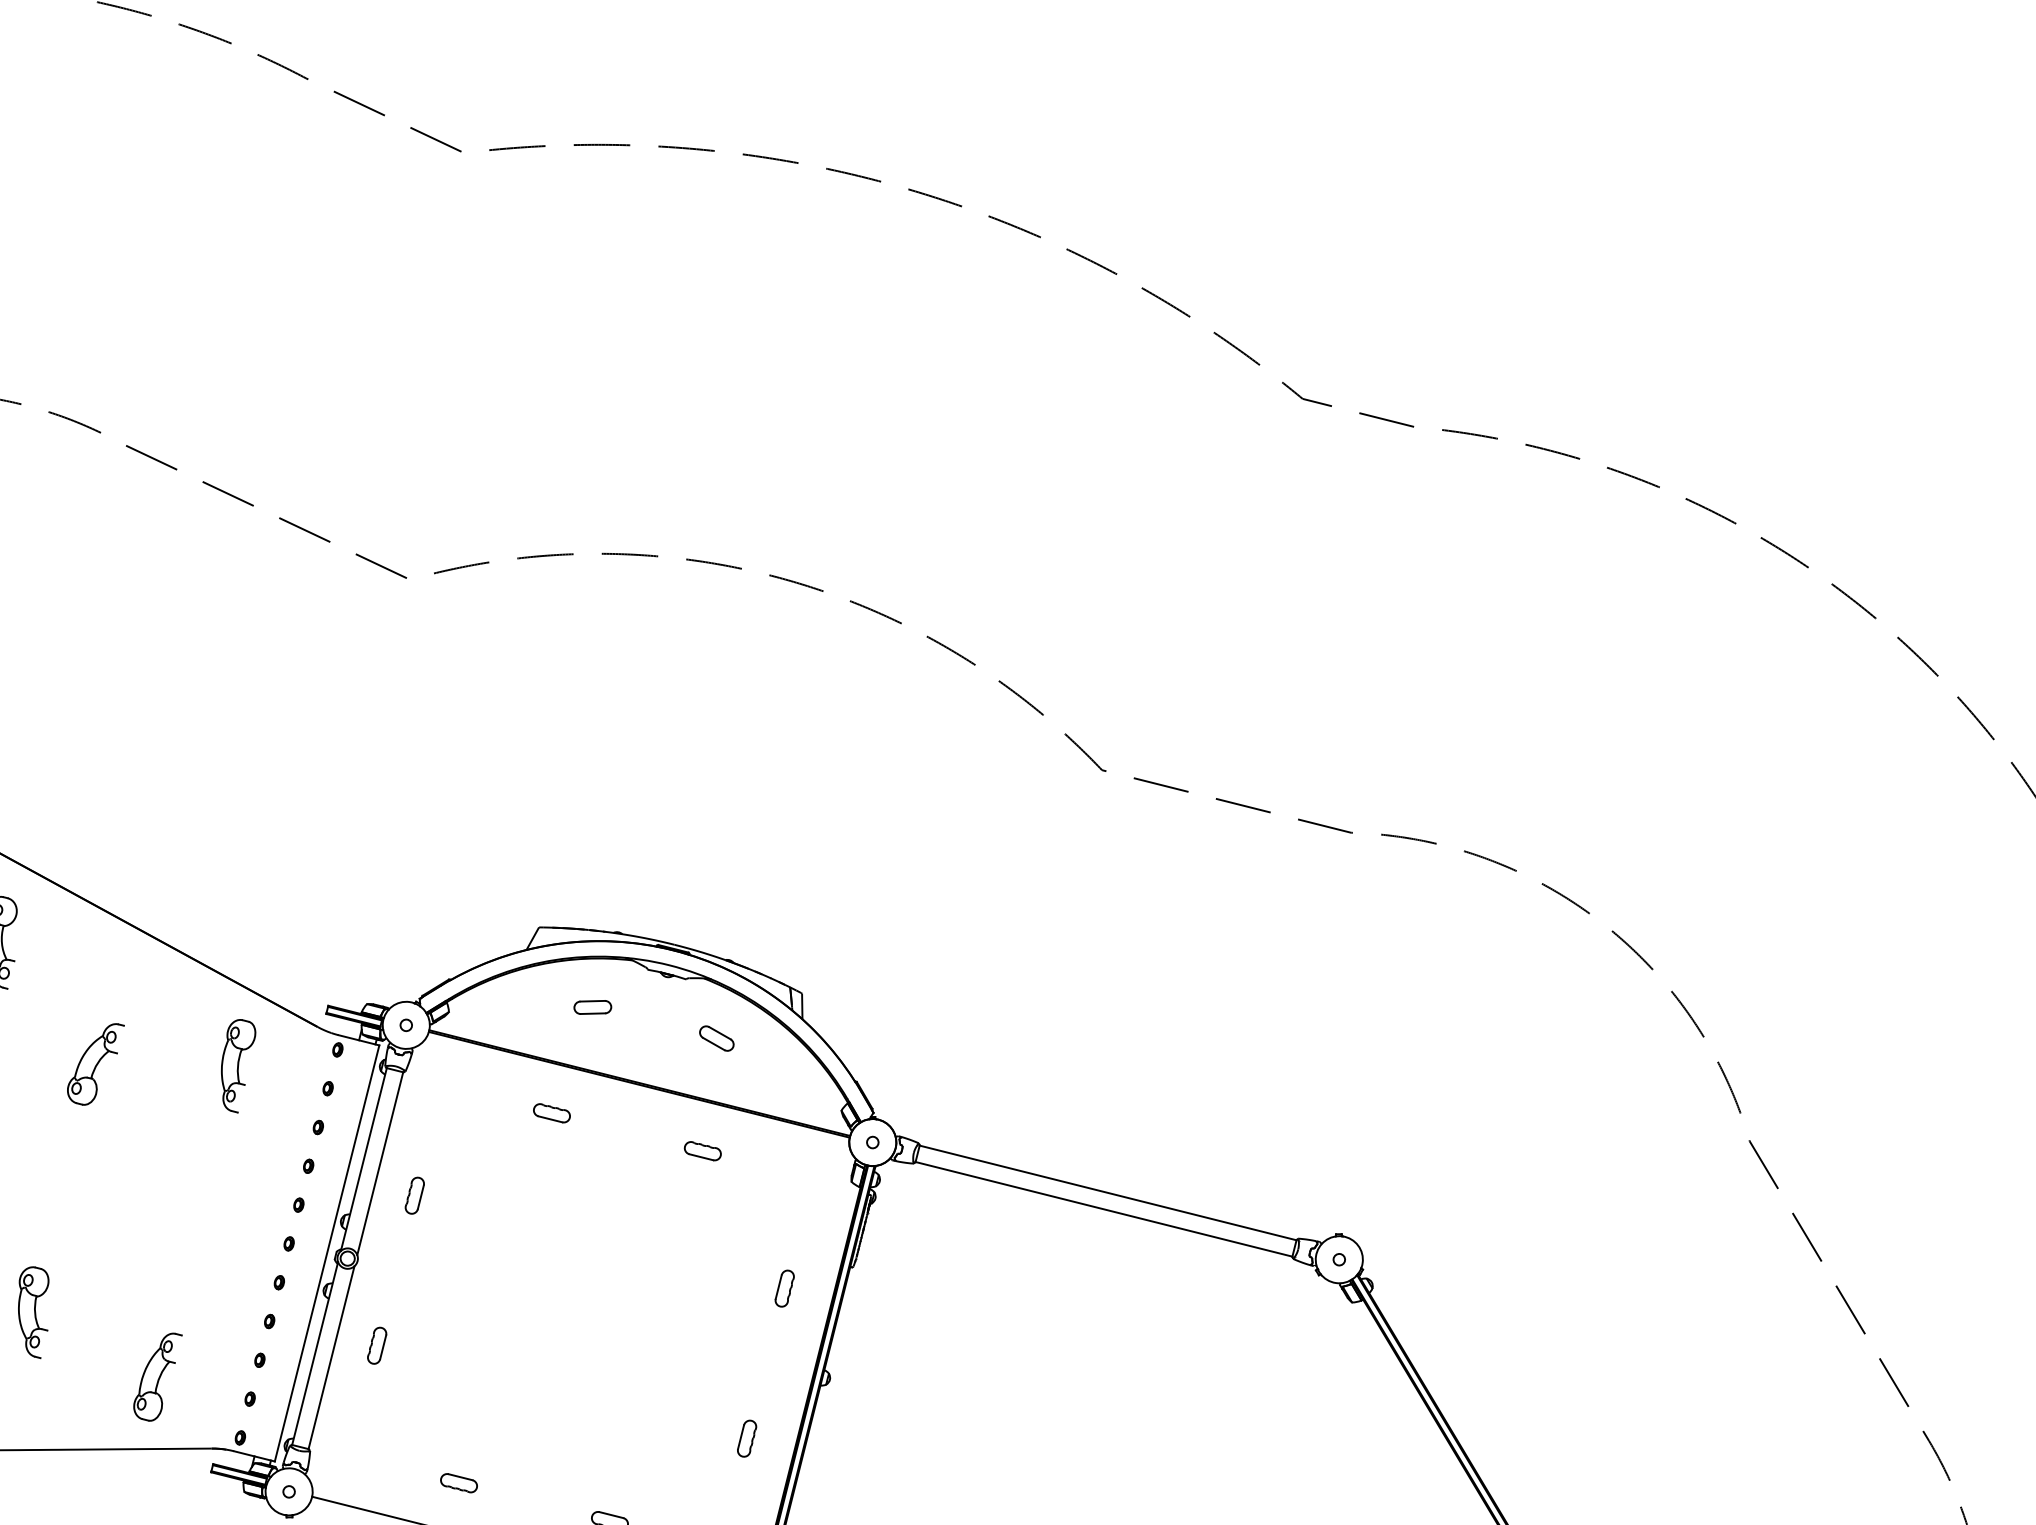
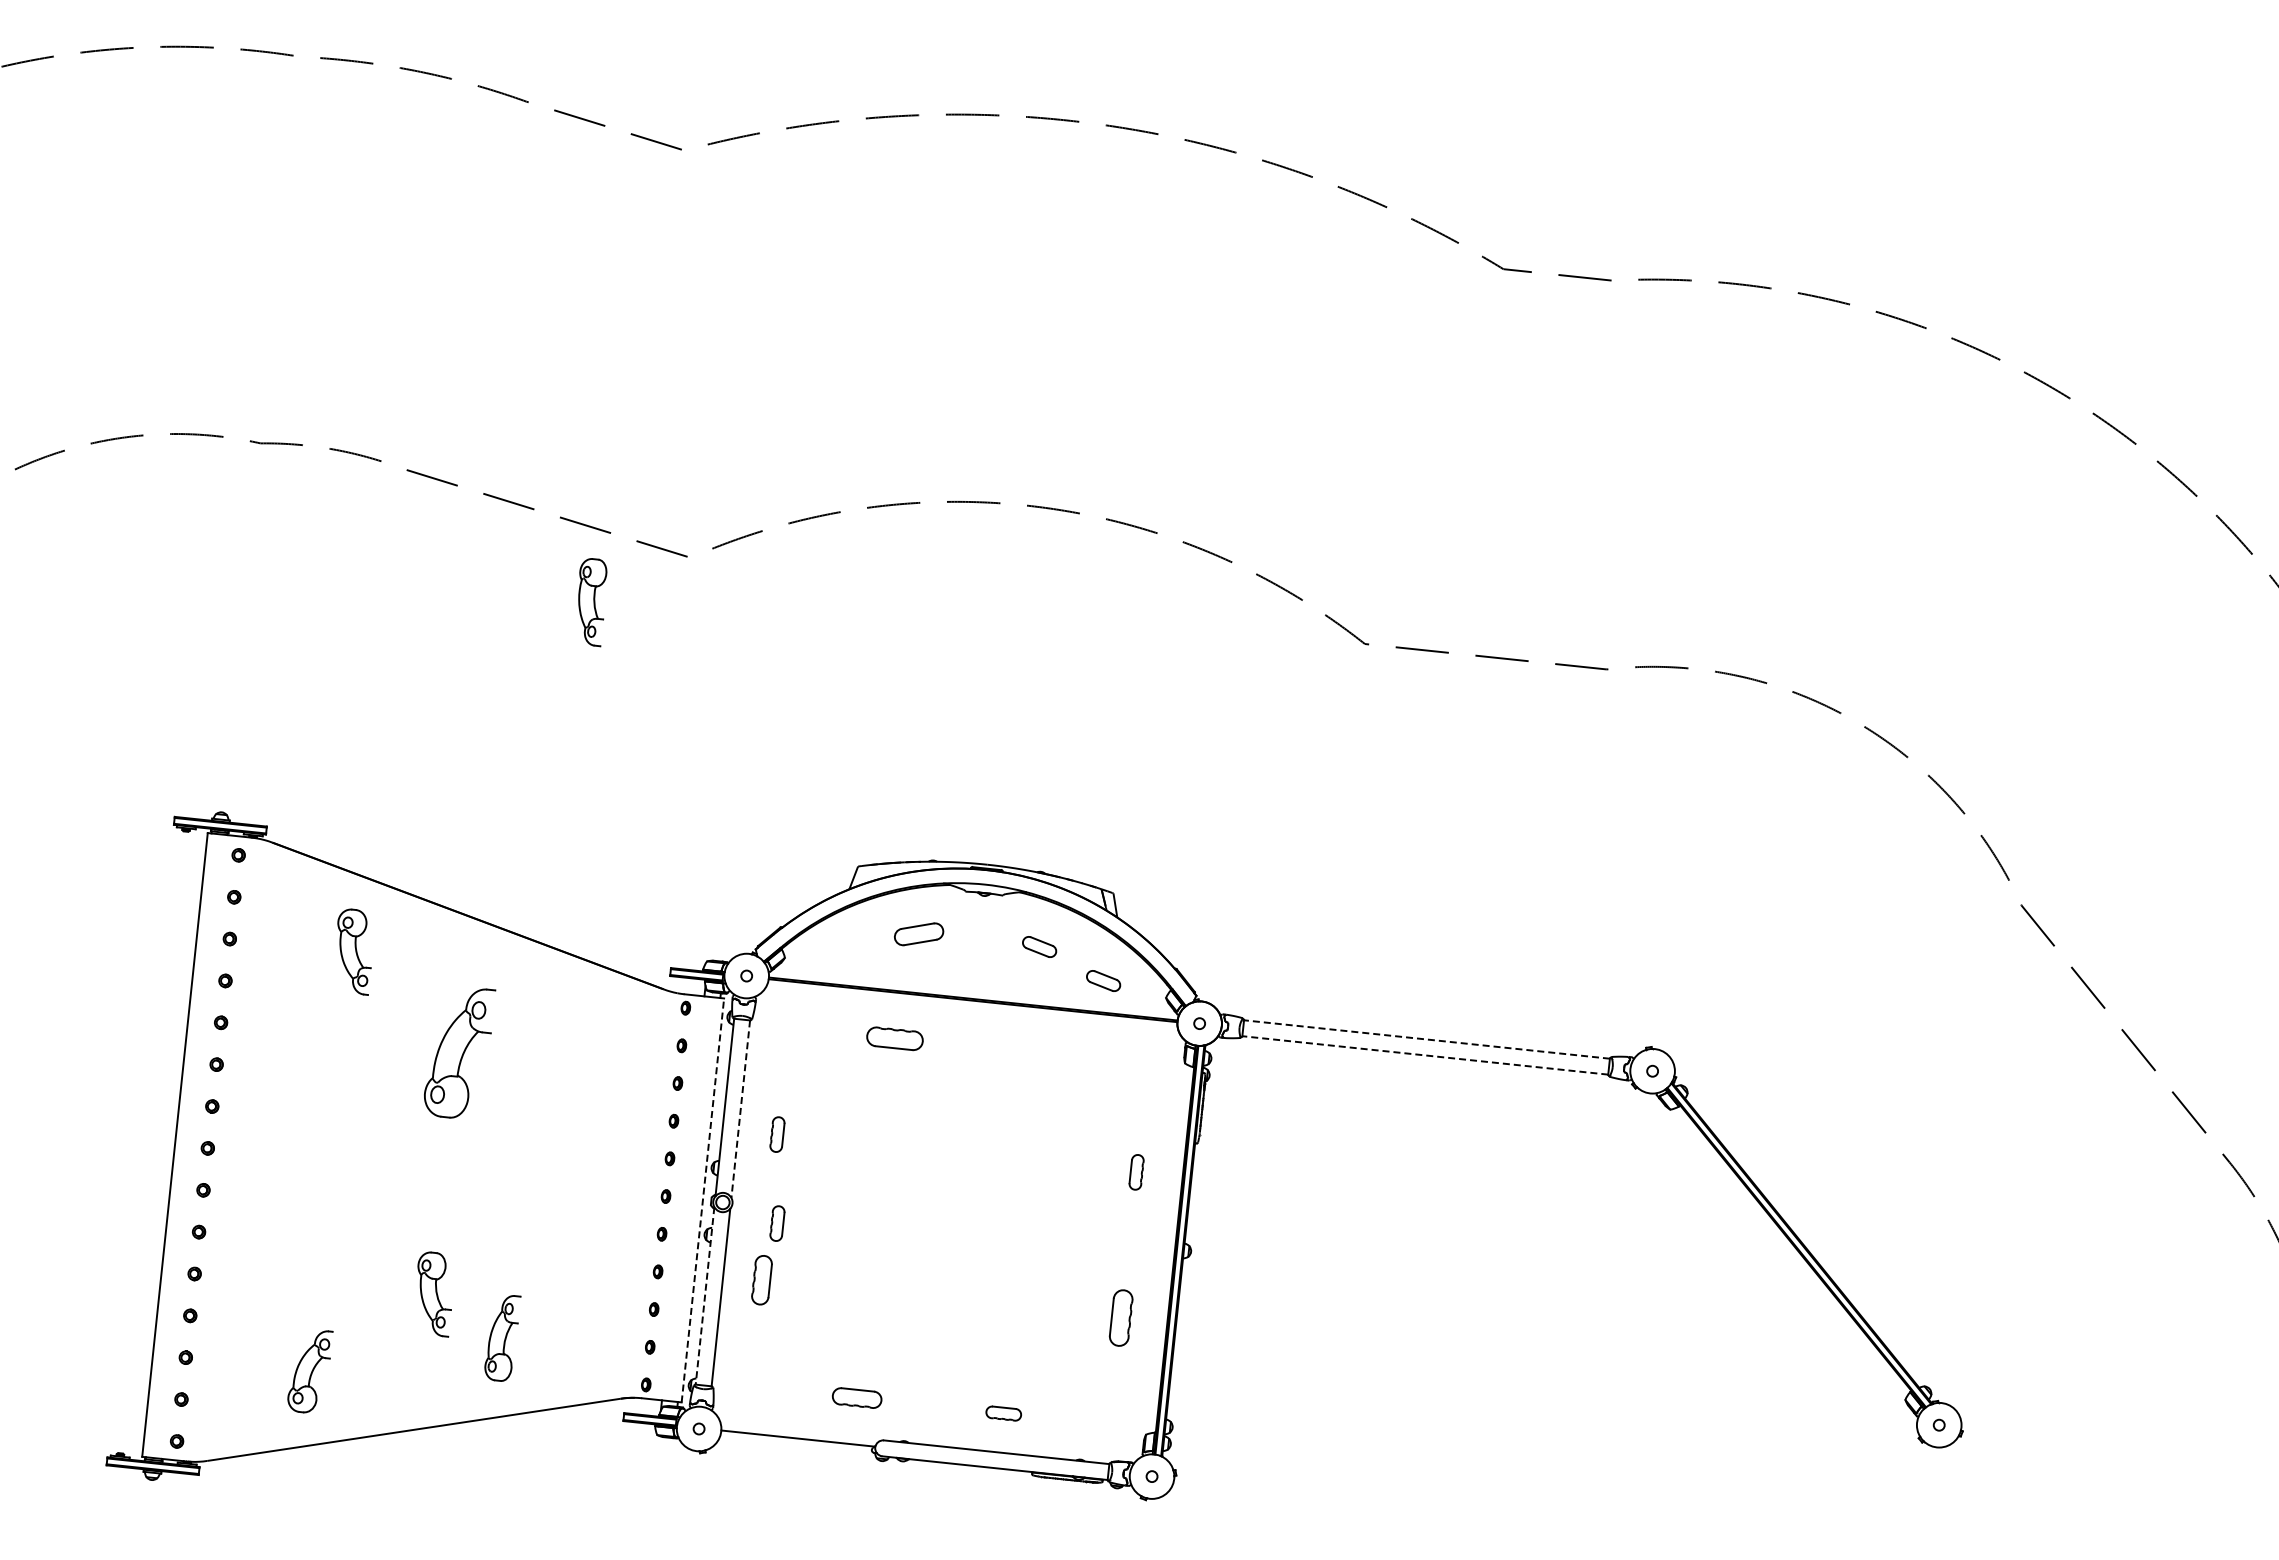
part: (593, 1007) -> (919, 934), size x1.4
part: (94, 1063) -> (459, 1053), size x1.6
part: (236, 1065) -> (592, 602), moved
part: (778, 1083) -> (1103, 980), added
part: (551, 1113) -> (894, 1039), size x1.6
part: (702, 1151) -> (1041, 1054), removed
line: (379, 1163) -> (740, 1109), solid -> dashed
line: (1107, 1192) -> (1426, 1039), solid -> dashed
line: (1104, 1209) -> (1425, 1055), solid -> dashed
line: (326, 1252) -> (702, 1199), solid -> dashed
part: (401, 1288) -> (777, 1223), added
part: (377, 1346) -> (762, 1280), size x1.4
line: (315, 1354) -> (705, 1296), solid -> dashed
part: (156, 1376) -> (502, 1338), moved
part: (747, 1438) -> (1121, 1317), size x1.6
part: (459, 1483) -> (857, 1398), size x1.4

